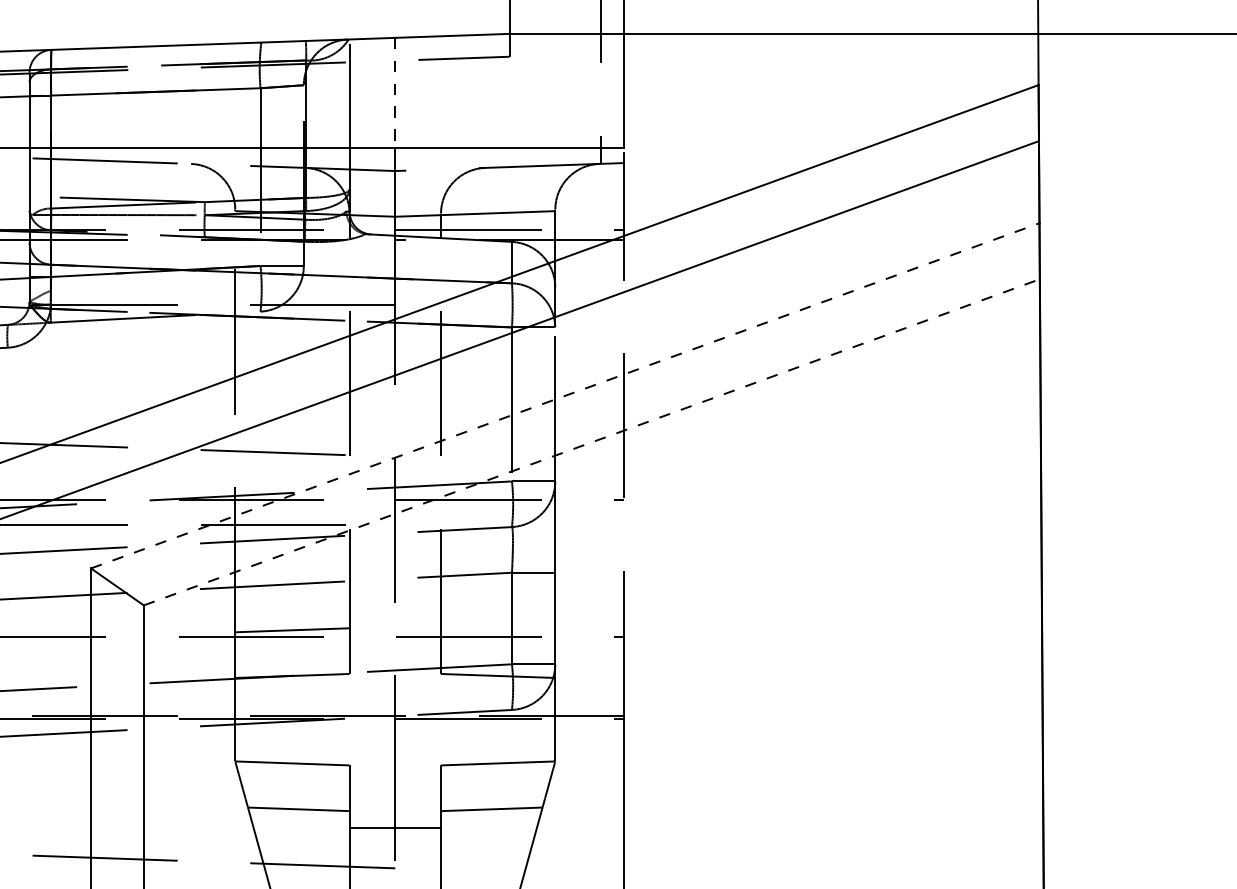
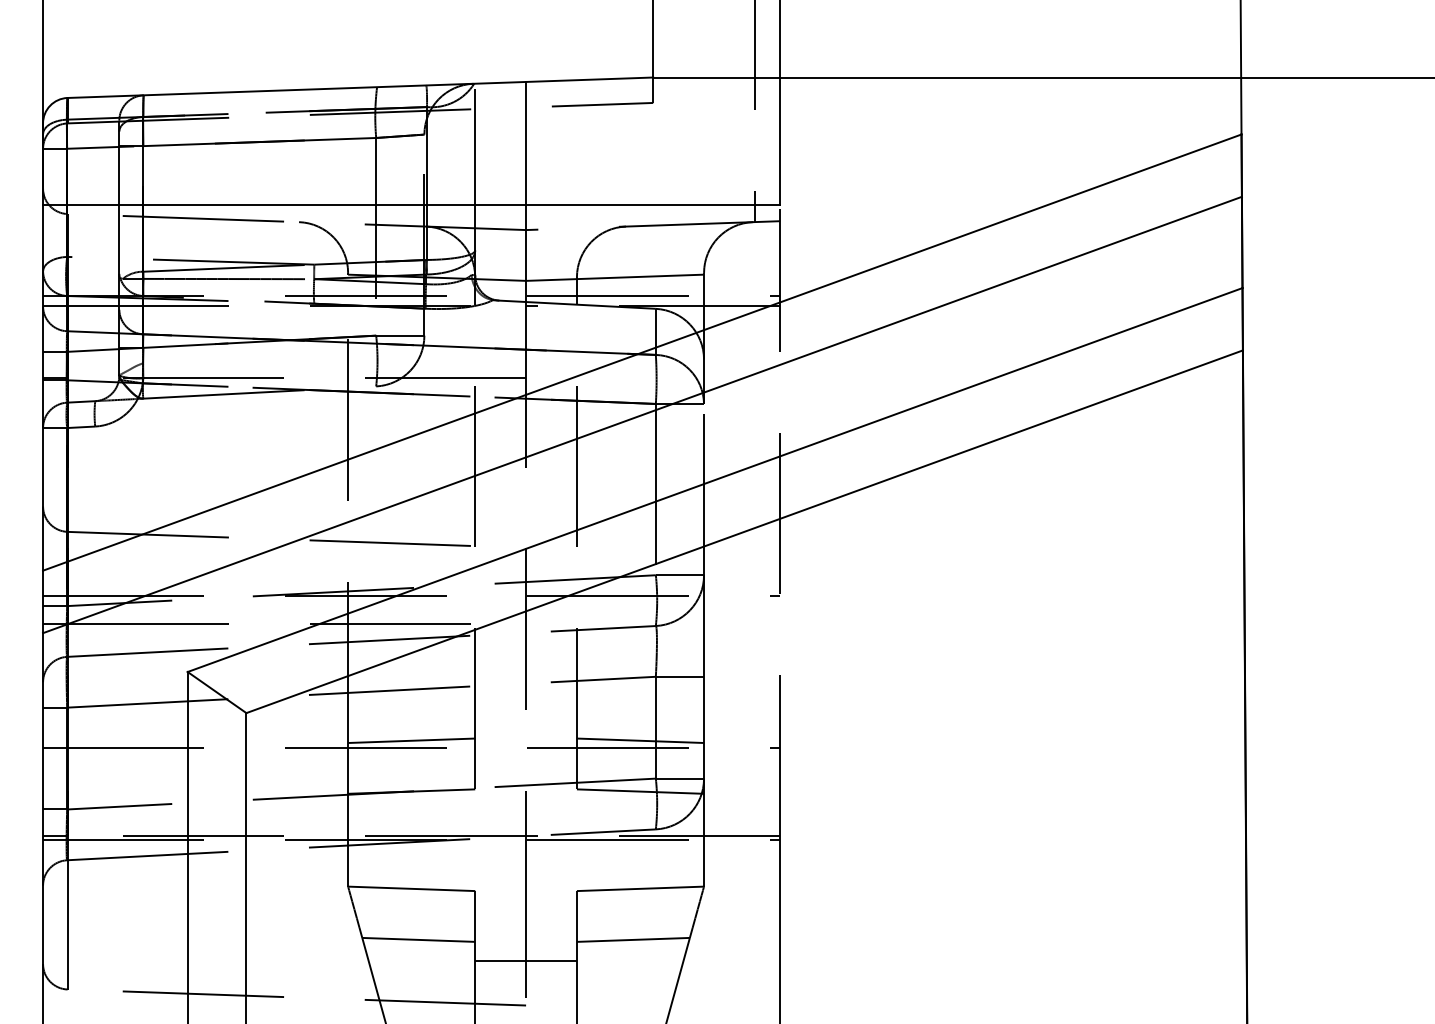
line: (395, 93) -> (526, 143), dashed -> solid
line: (565, 395) -> (715, 479), dashed -> solid
line: (592, 442) -> (745, 531), dashed -> solid
line: (498, 630) -> (640, 740), added

